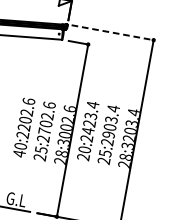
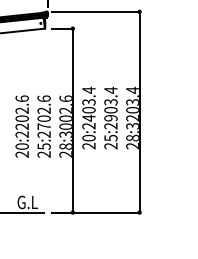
line: (112, 32) -> (95, 11), dashed -> solid
text: (89, 123) -> (88, 110), 20:2423.4 -> 20:2403.4
text: (18, 153) -> (21, 154), 40:2202.6 -> 20:2202.6

